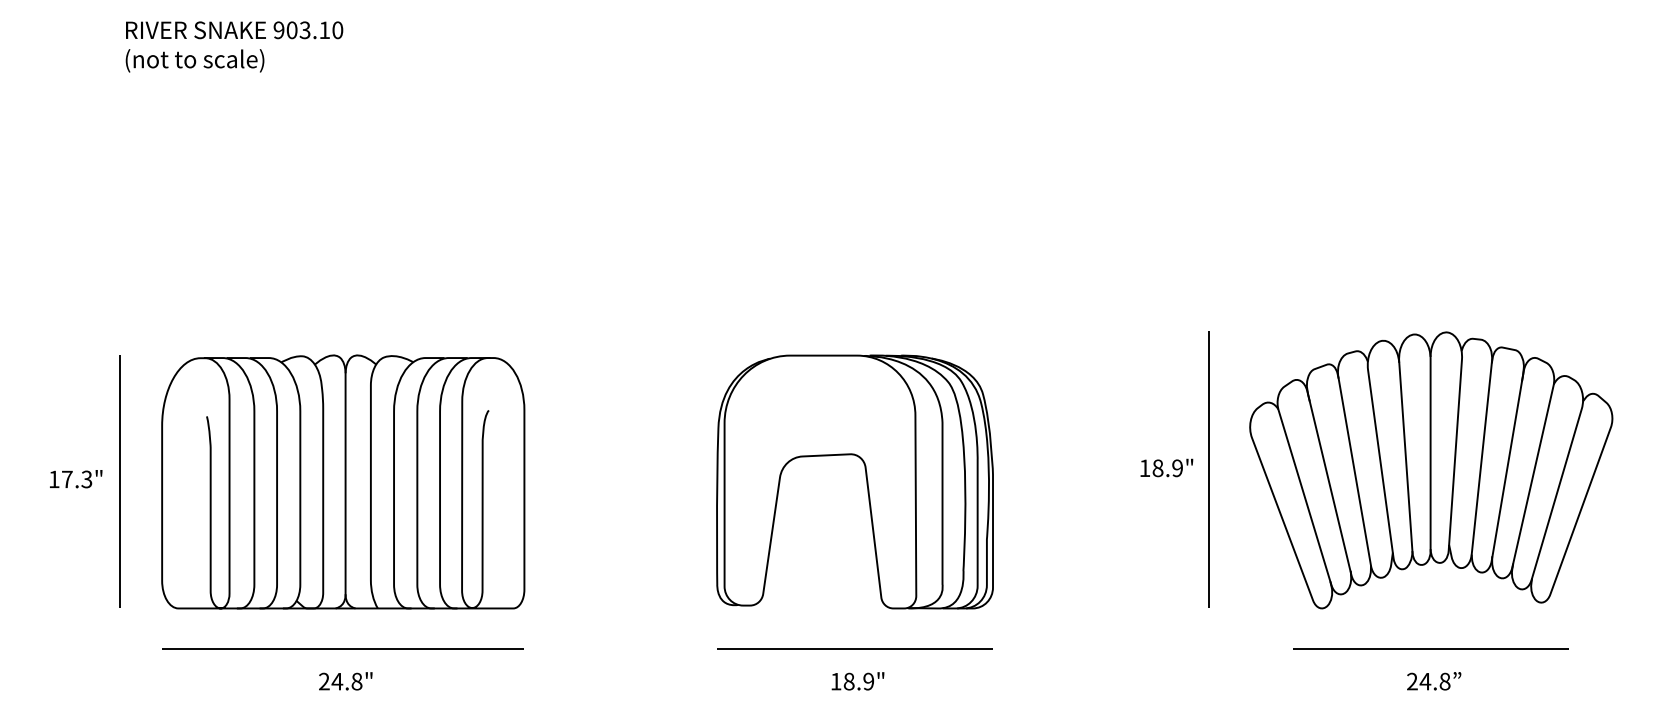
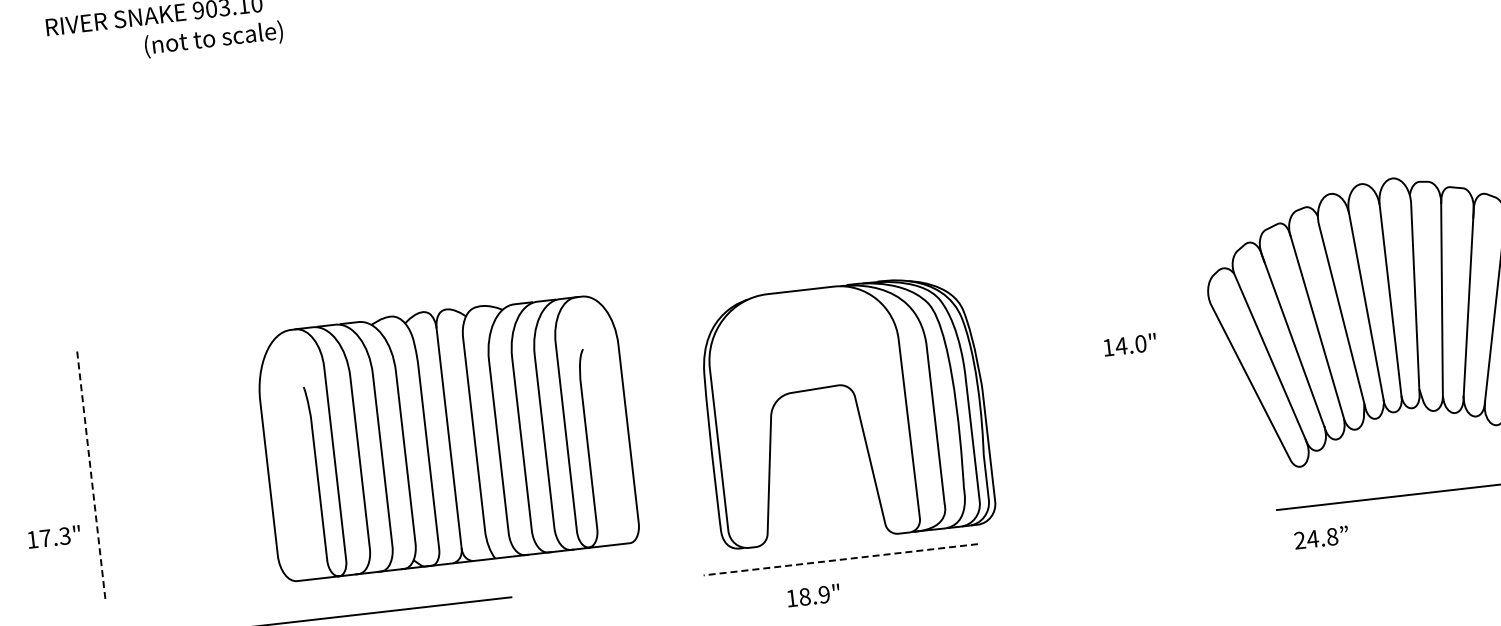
text: (194, 60) -> (213, 39), moved
text: (1167, 468) -> (1130, 345), 18.9" -> 14.0"
line: (1208, 469) -> (1171, 341), removed
part: (865, 477) -> (856, 406), moved
text: (76, 479) -> (54, 537), moved
line: (119, 481) -> (91, 476), solid -> dashed
part: (343, 481) -> (446, 436), moved
line: (854, 648) -> (840, 559), solid -> dashed
text: (857, 681) -> (813, 595), moved
text: (1434, 681) -> (1321, 537), moved

